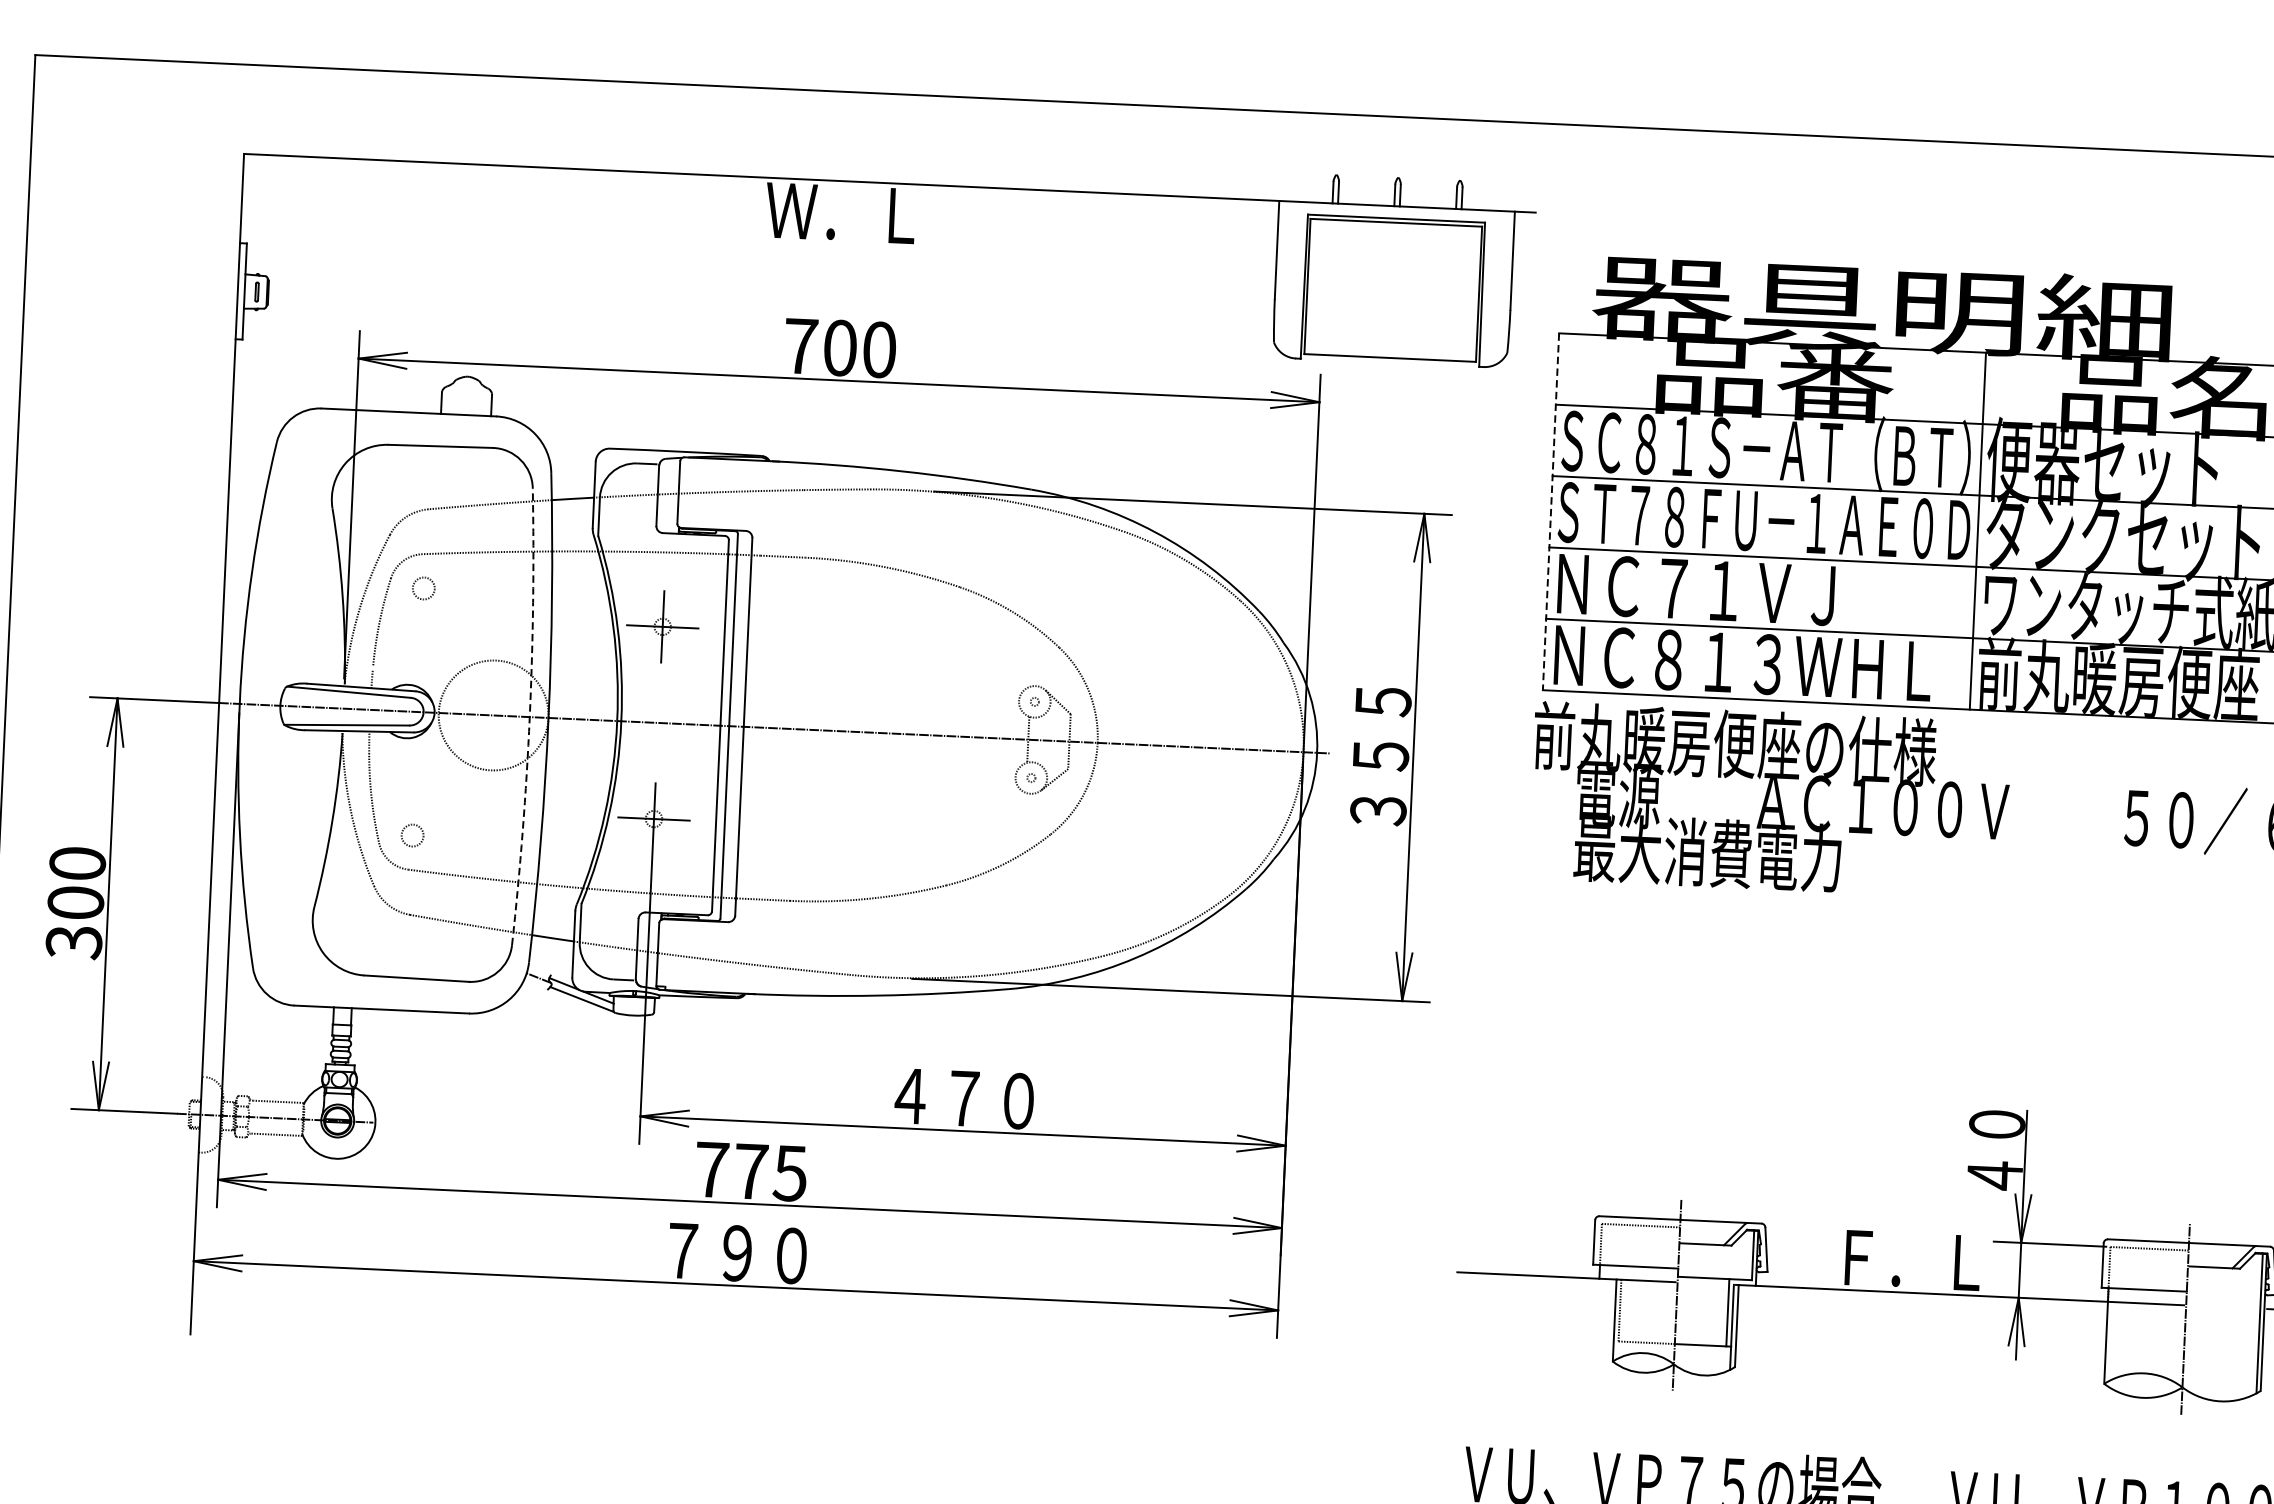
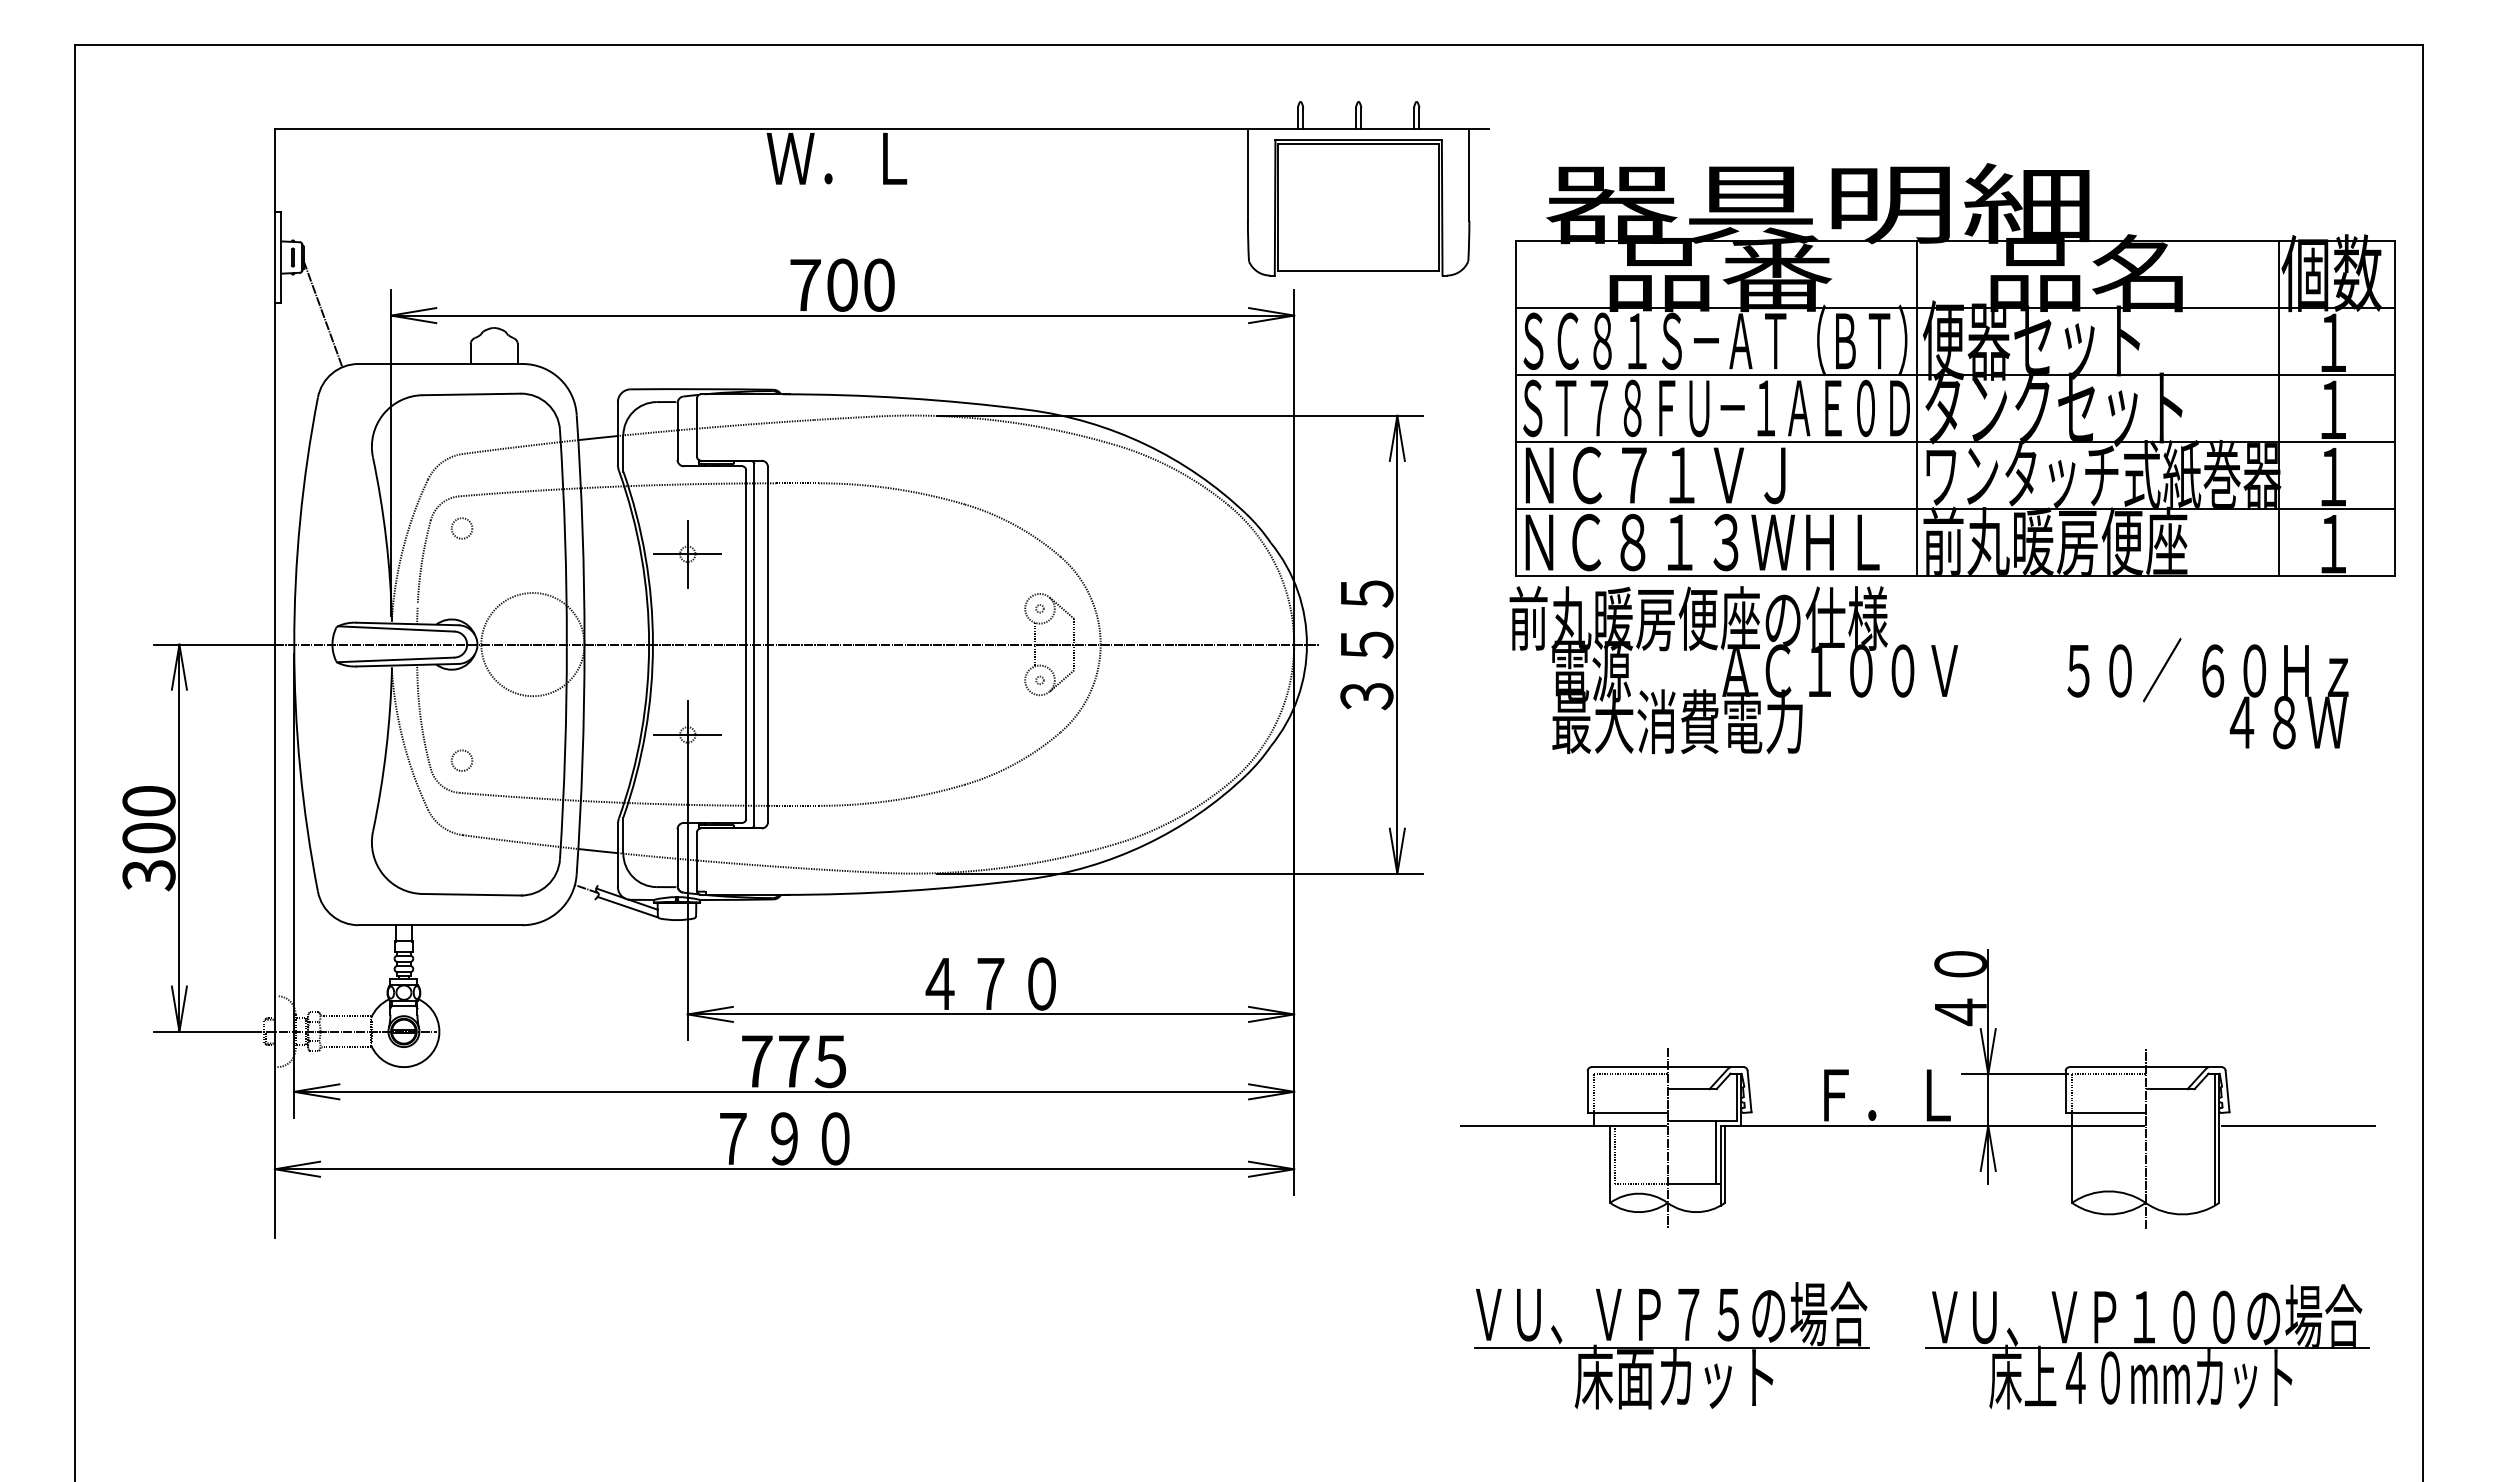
line: (285, 353) -> (322, 313), added
line: (1551, 511) -> (1516, 408), dashed -> solid
arc: (529, 716) -> (566, 644), dashed -> solid

